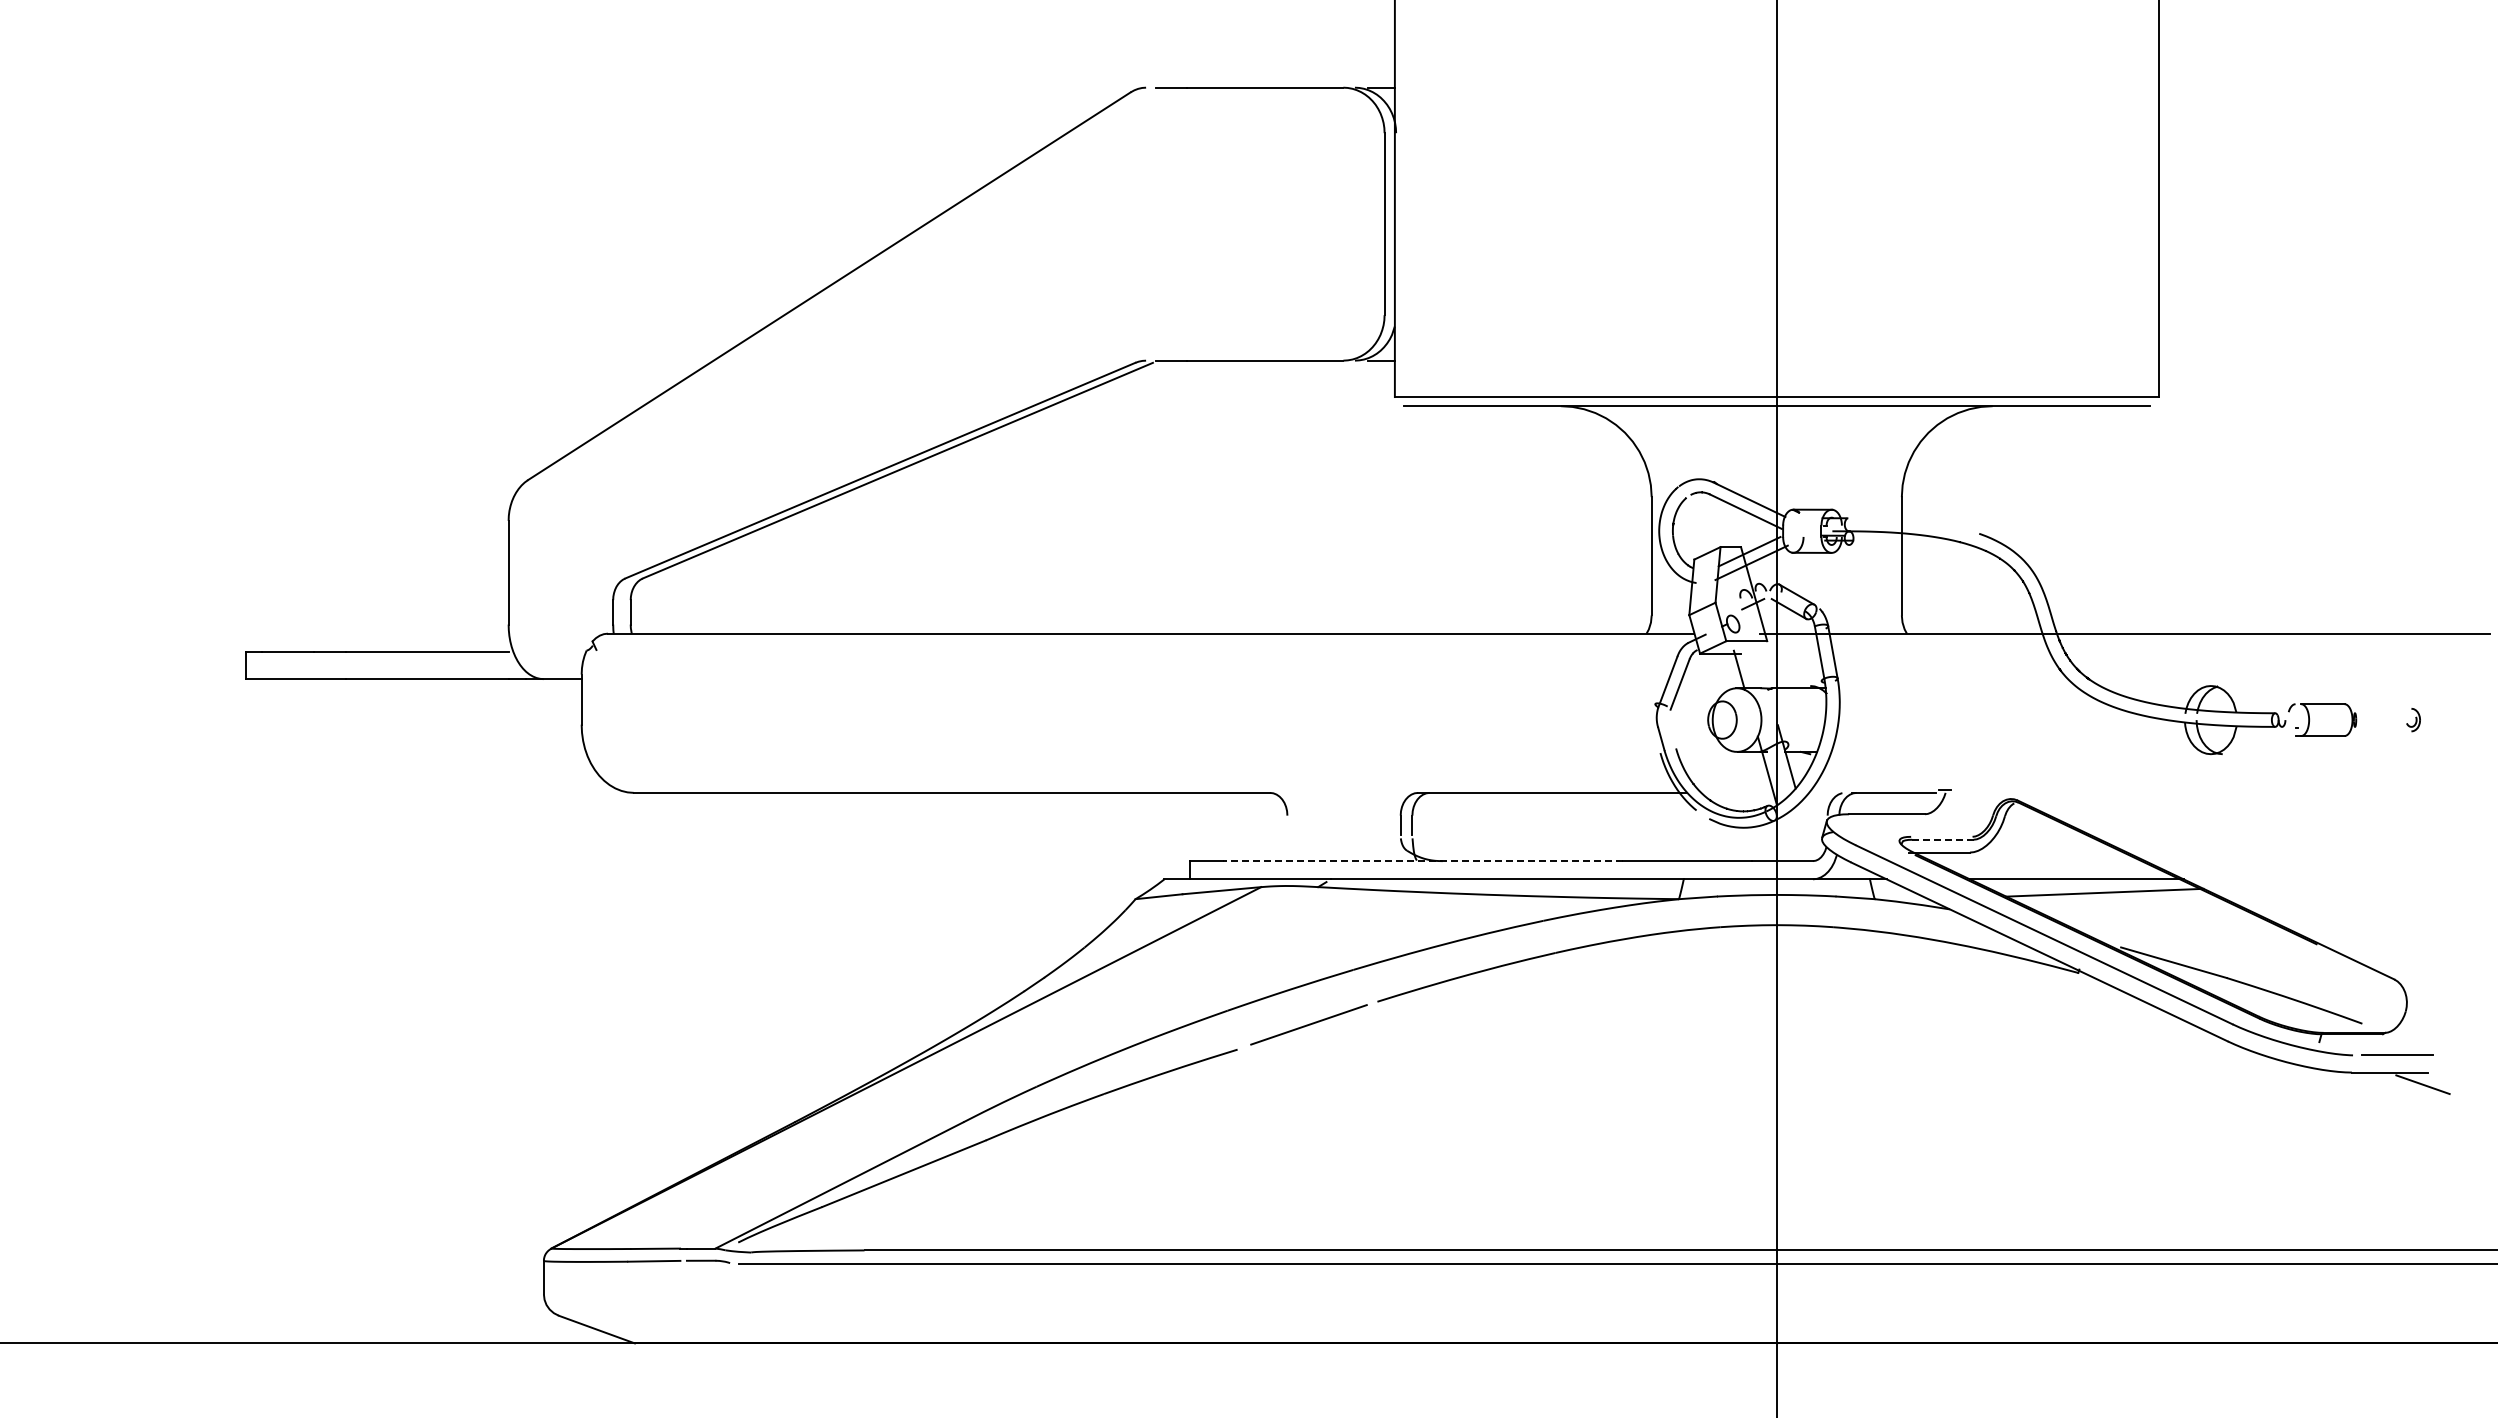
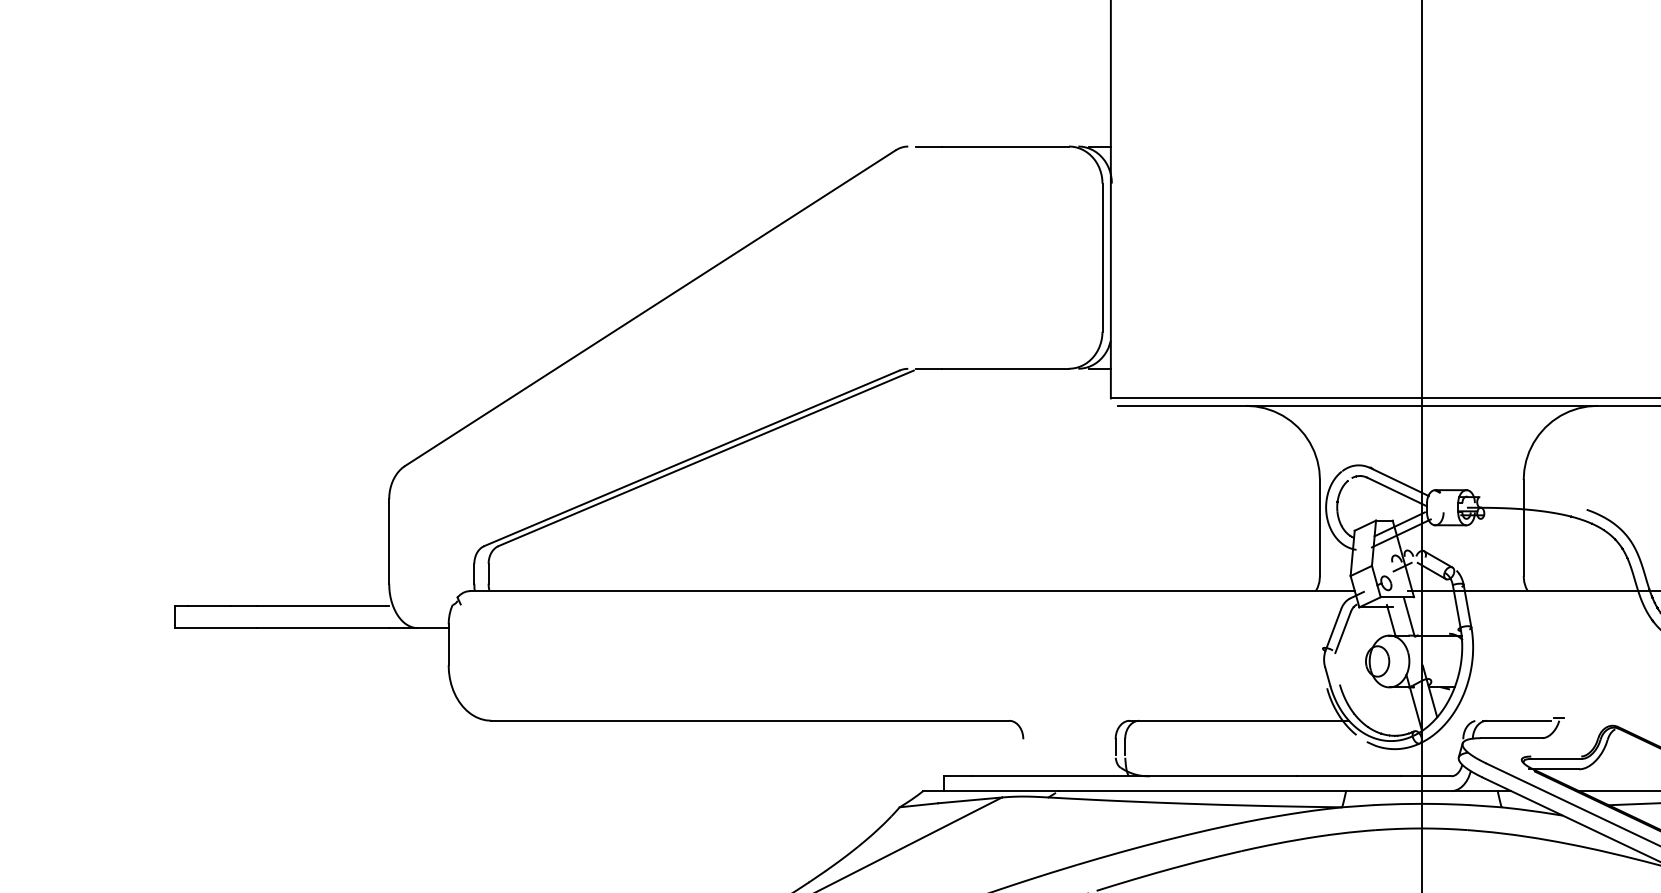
line: (1761, 665) -> (1409, 617), added
line: (1942, 839) -> (1556, 758), dashed -> solid
line: (1422, 861) -> (1133, 776), dashed -> solid

